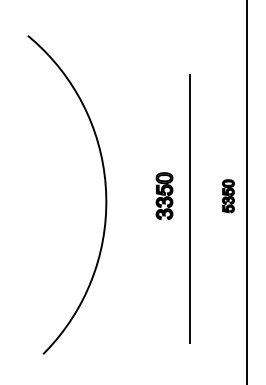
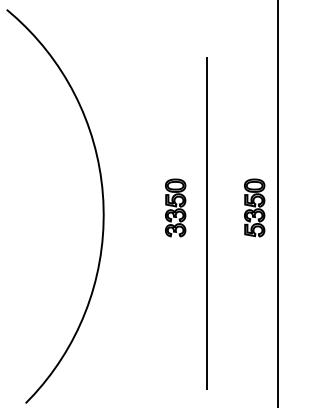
part: (228, 196) -> (254, 208), size x1.43

